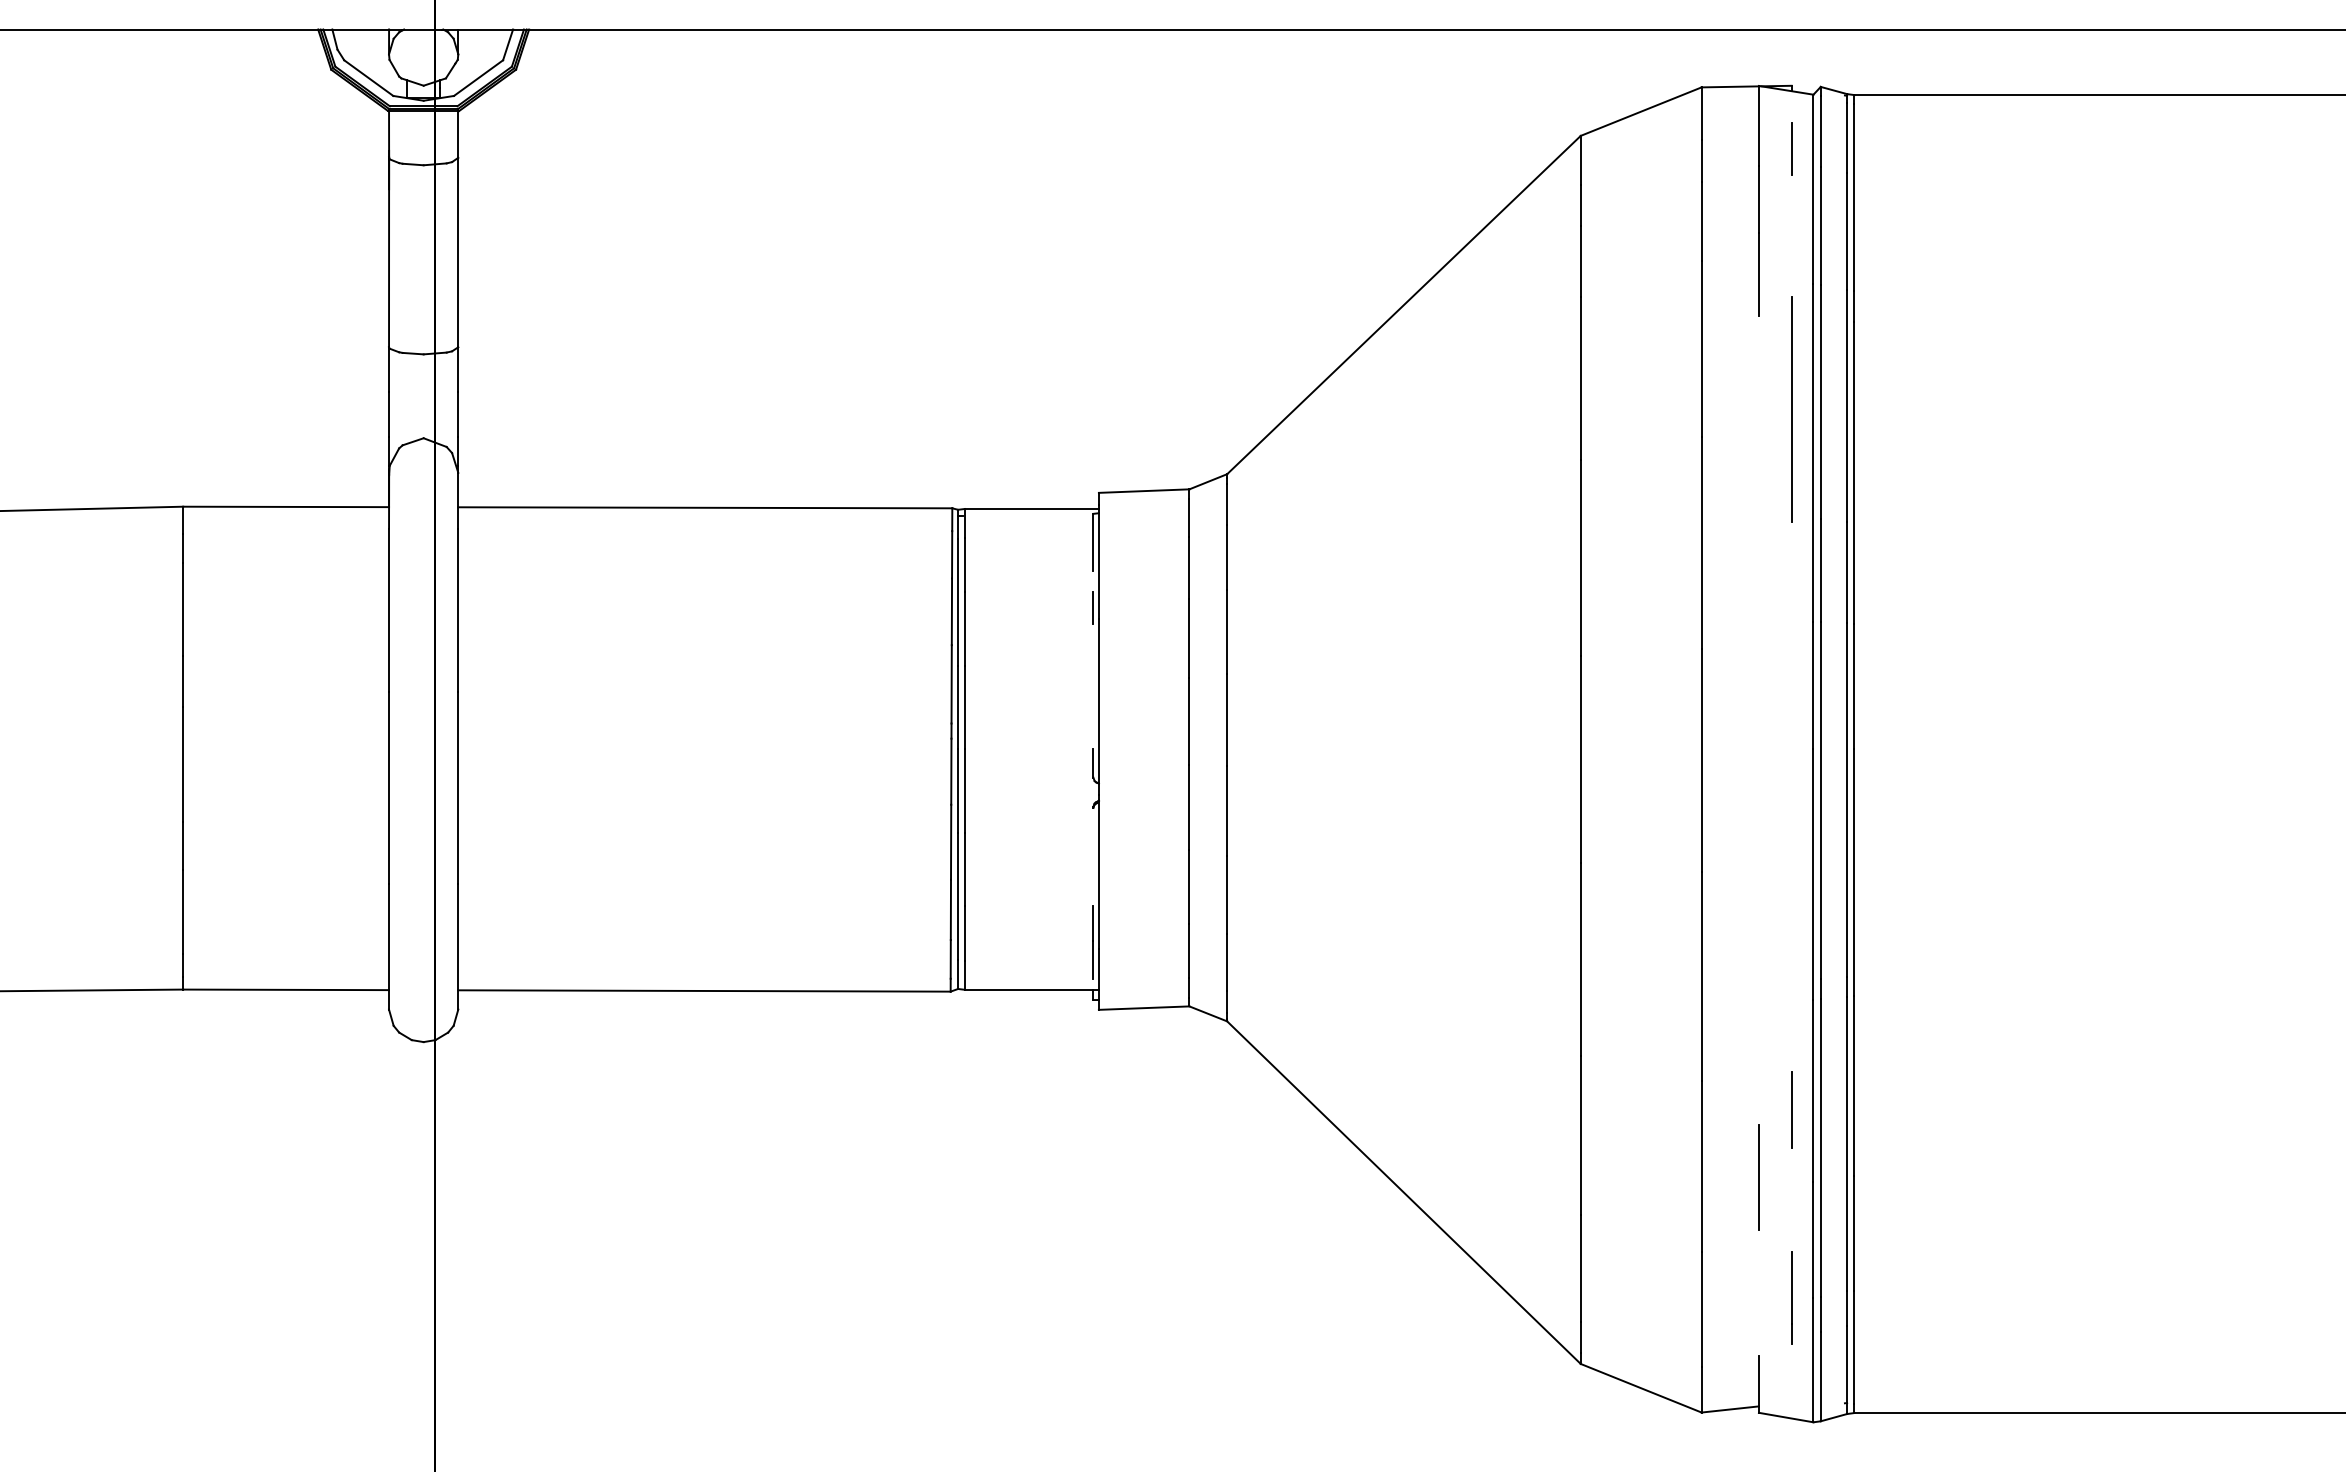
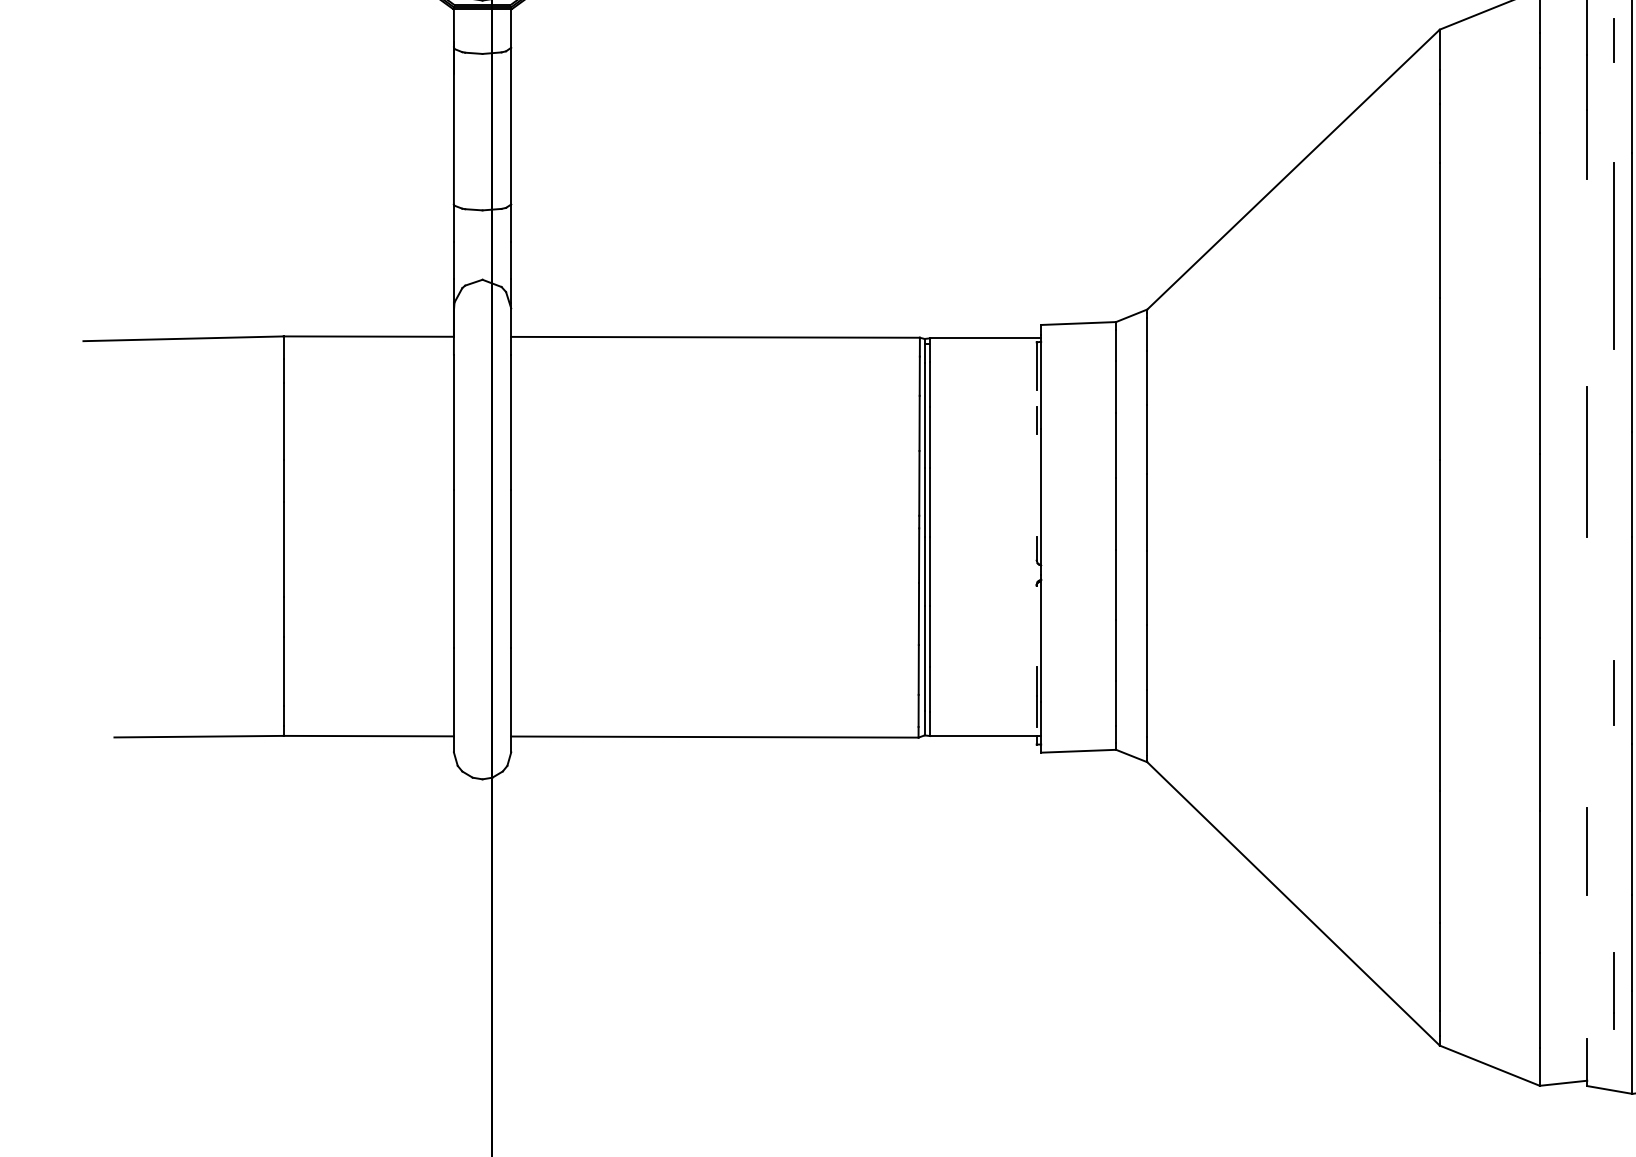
line: (1758, 658) -> (1586, 461), added
line: (1791, 1109) -> (1614, 692), moved
line: (1758, 1177) -> (1586, 851), moved

